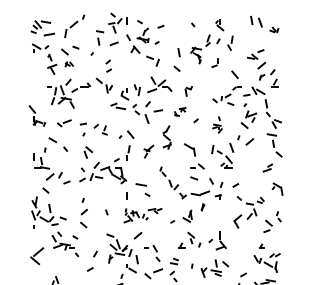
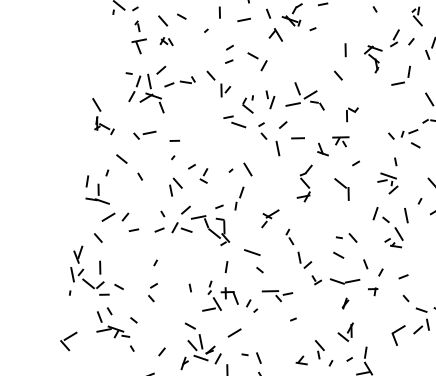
part: (152, 60) -> (256, 60), moved
part: (214, 63) -> (399, 76), size x1.67
part: (179, 111) -> (331, 144), size x1.67
part: (217, 124) -> (389, 174), size x1.43
part: (100, 129) -> (197, 172), moved
part: (189, 149) -> (341, 188), moved
part: (148, 151) -> (269, 218), moved
part: (142, 215) -> (246, 301), size x1.43
part: (187, 215) -> (345, 330), moved
part: (84, 218) -> (153, 292), size x0.62
part: (37, 255) -> (68, 339), size x0.71

